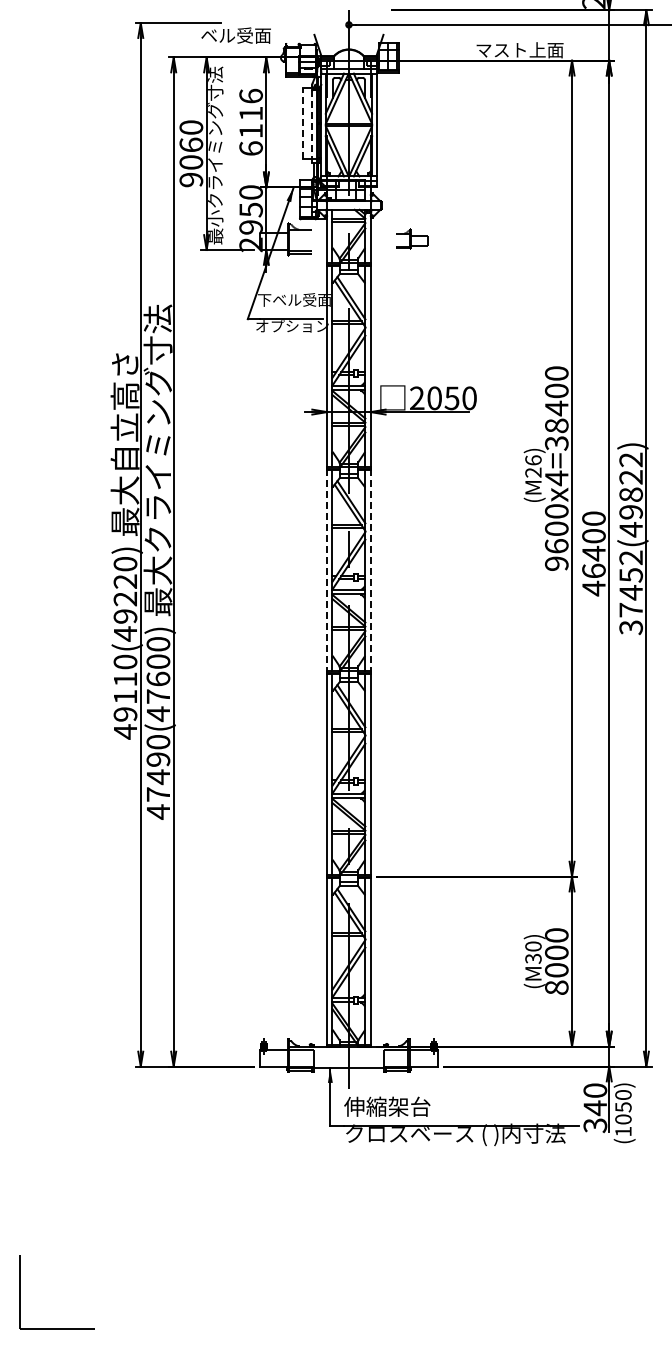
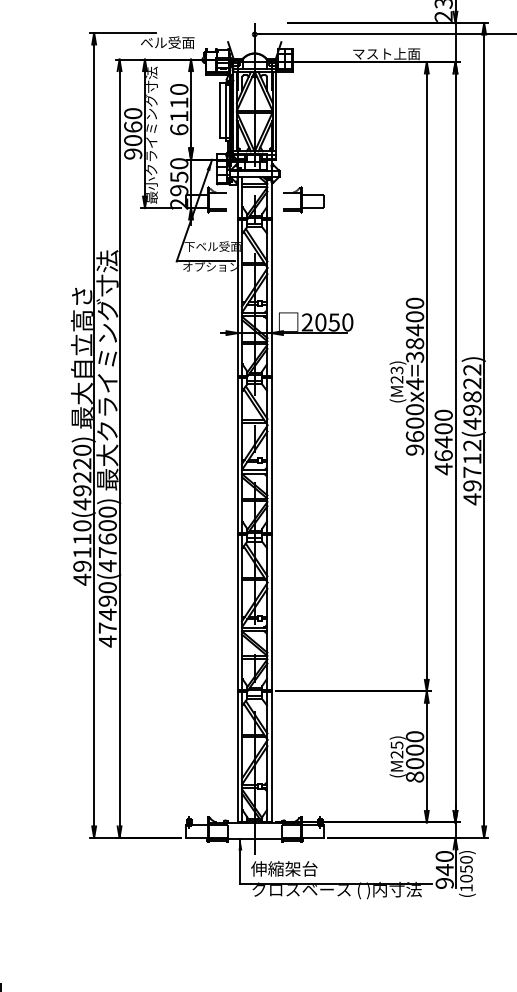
text: (250, 95) -> (178, 88), 6116 -> 6110
line: (303, 123) -> (219, 110), dashed -> solid
line: (312, 126) -> (226, 112), dashed -> solid
part: (412, 239) -> (303, 199), size x1.67
text: (533, 460) -> (397, 370), (M26) -> (M23)
line: (327, 570) -> (238, 455), dashed -> solid
line: (370, 570) -> (271, 455), dashed -> solid
text: (631, 601) -> (472, 479), 37452(49822) -> 49712(49822)
text: (533, 952) -> (397, 749), (M30) -> (M25)
text: (595, 1125) -> (444, 883), 340 -> 940

